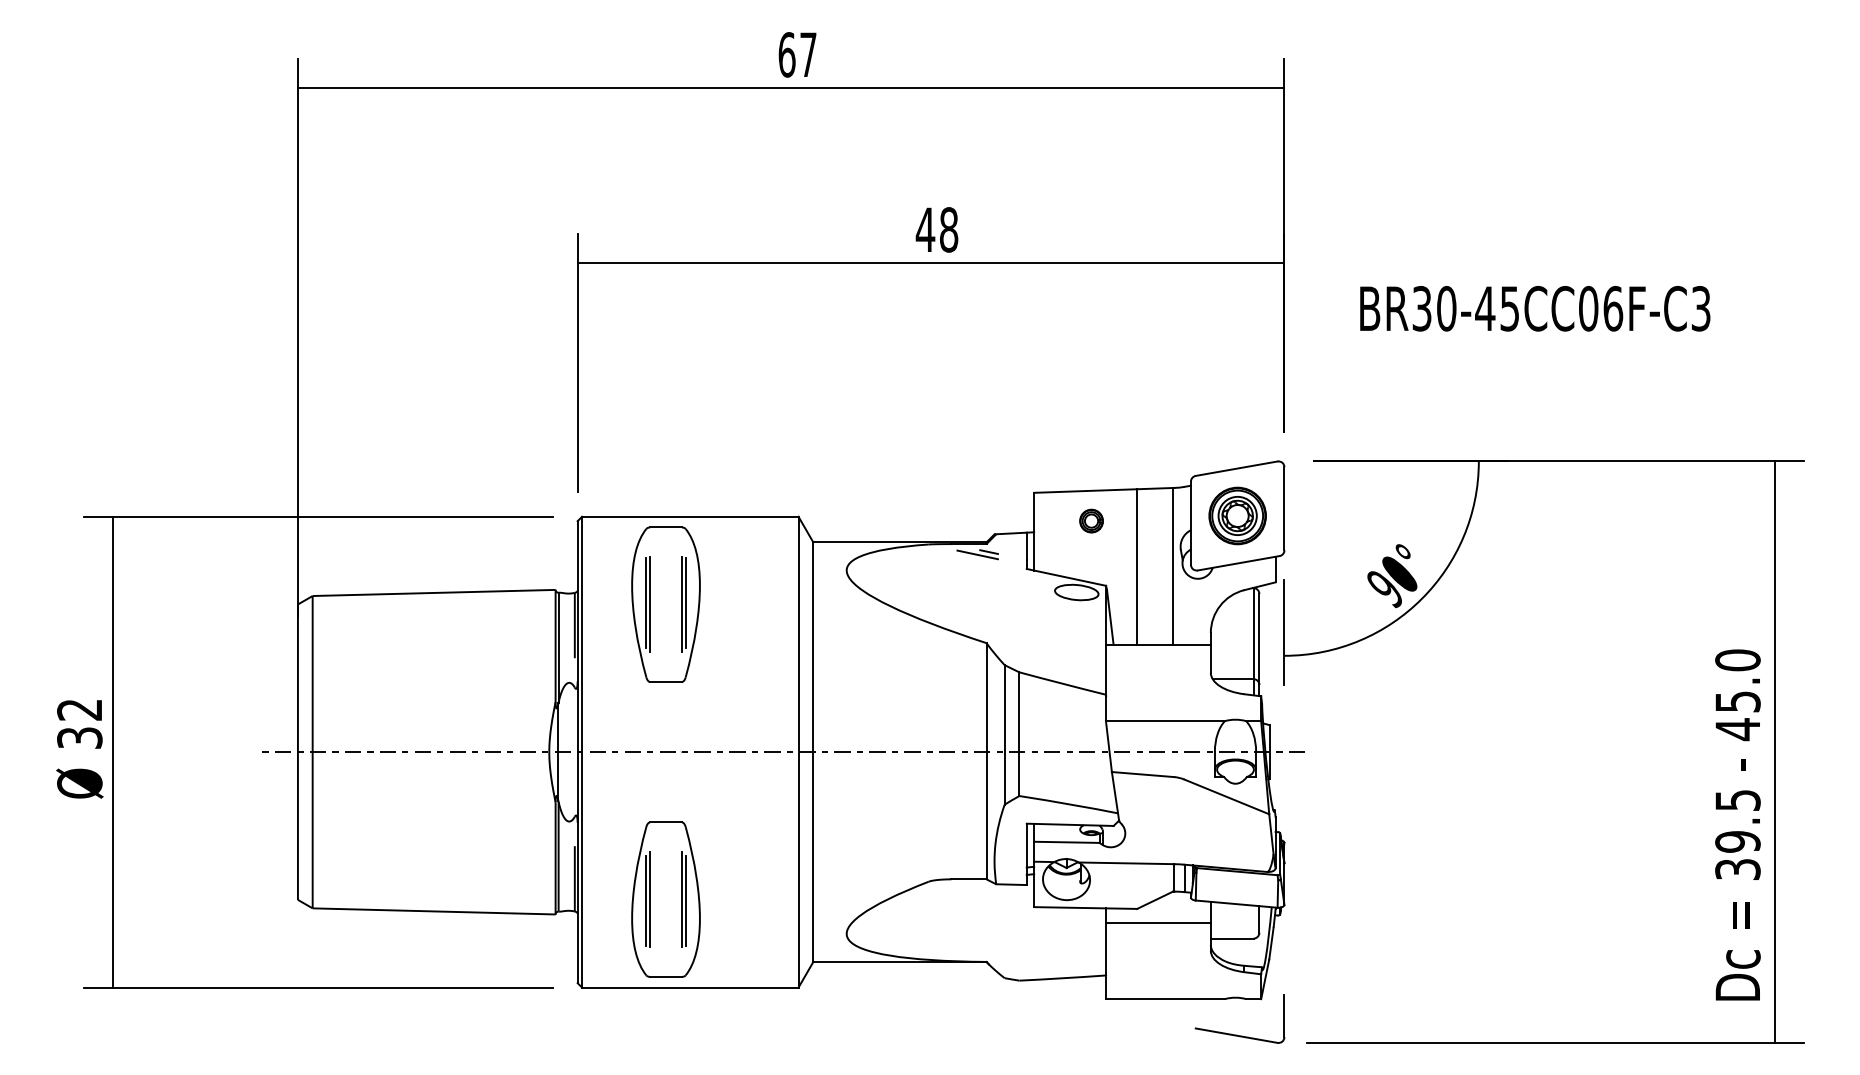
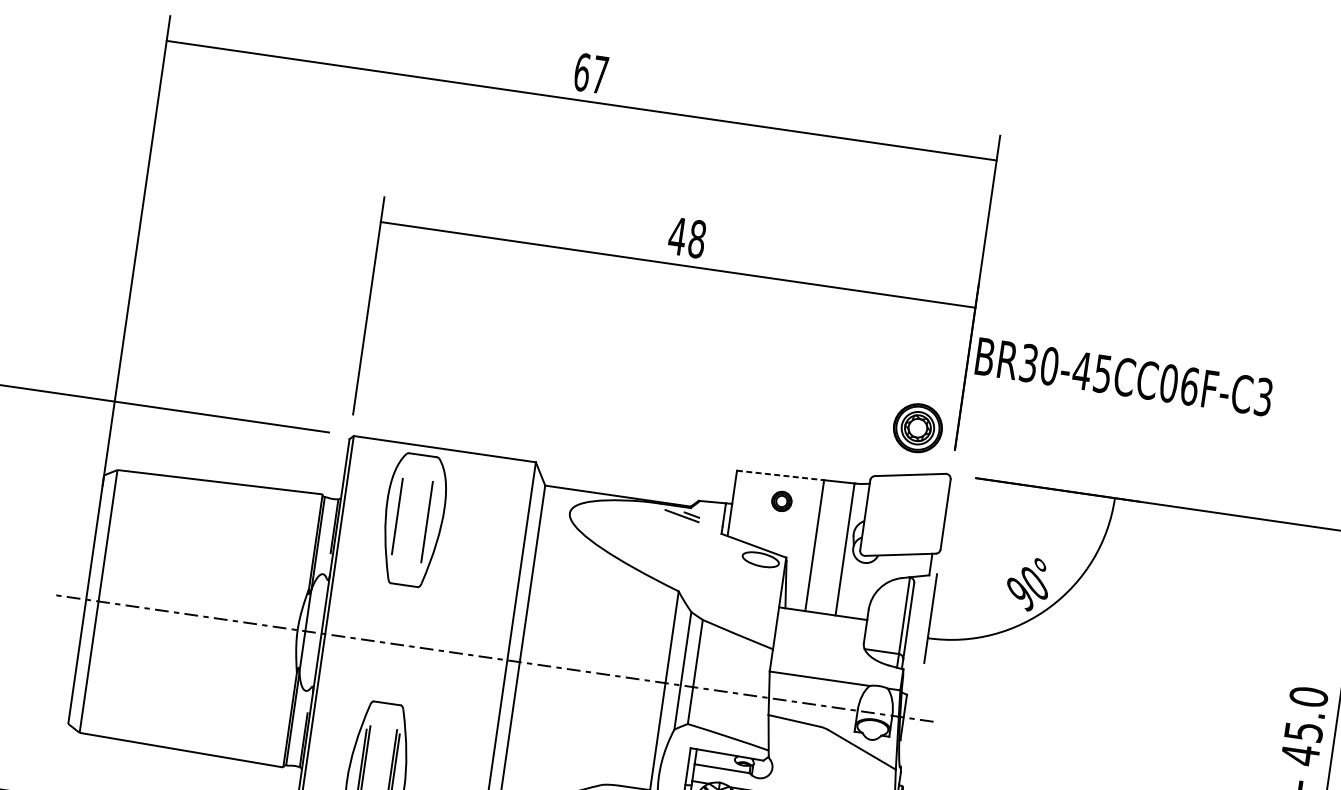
text: (1535, 308) -> (1124, 376), moved
line: (1085, 491) -> (780, 475), solid -> dashed
part: (1237, 515) -> (917, 427), moved
line: (685, 602) -> (430, 520), removed
line: (650, 604) -> (400, 518), removed

